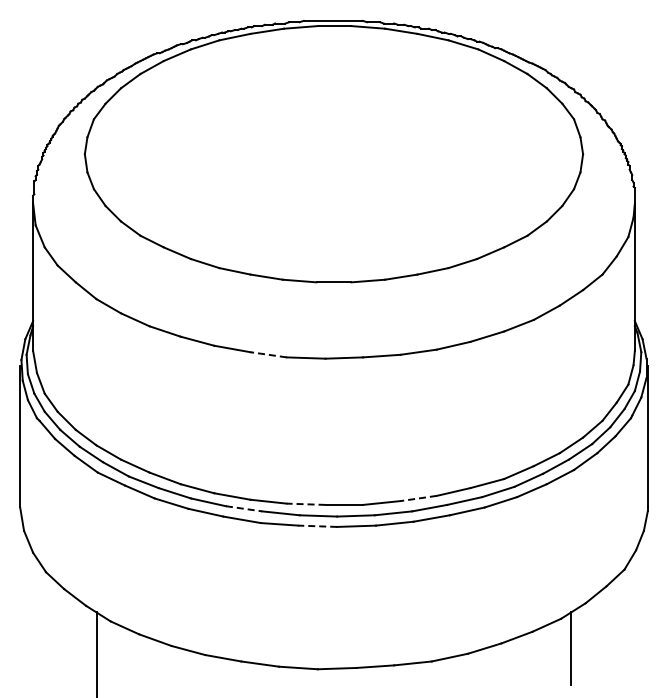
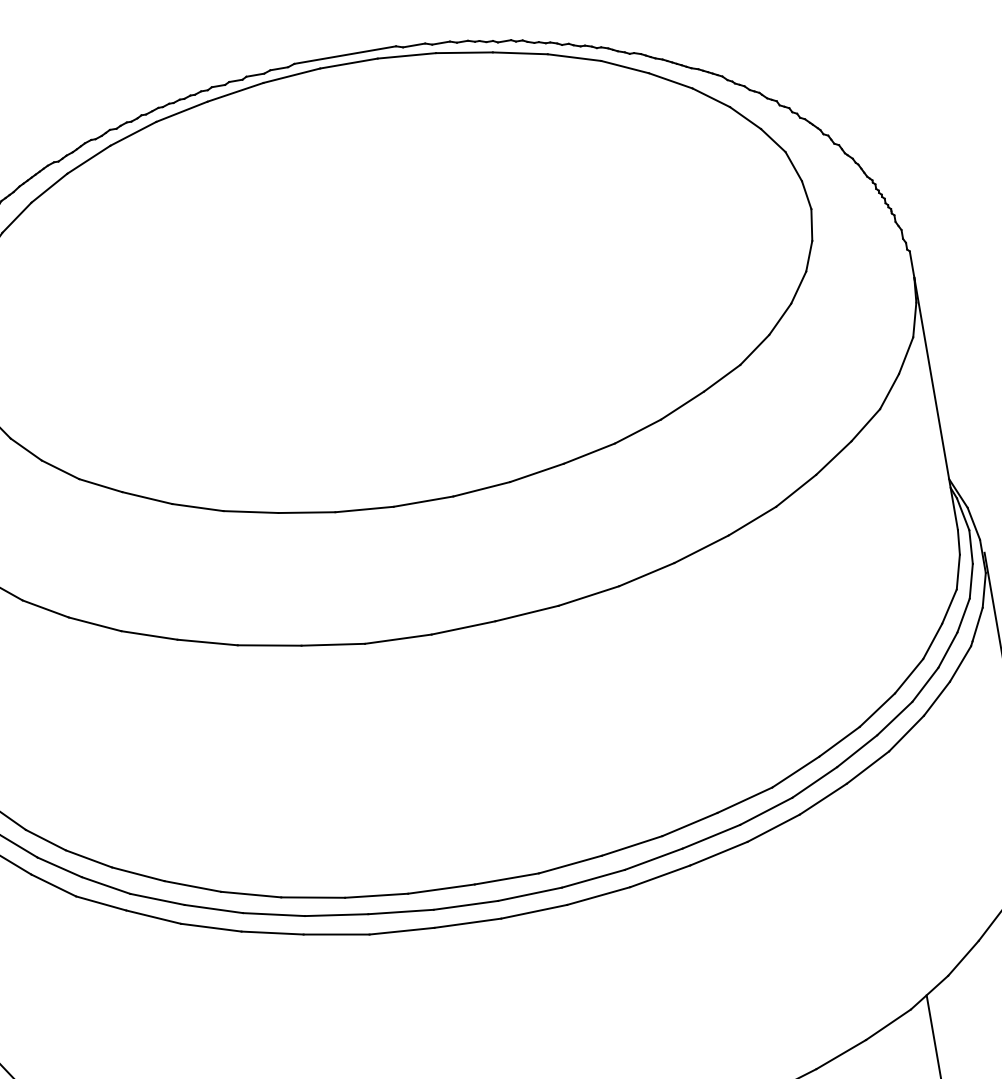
line: (268, 354) -> (332, 644), dashed -> solid
line: (418, 498) -> (631, 846), dashed -> solid
line: (305, 504) -> (440, 889), dashed -> solid
line: (244, 508) -> (337, 914), dashed -> solid
line: (317, 526) -> (467, 923), dashed -> solid

